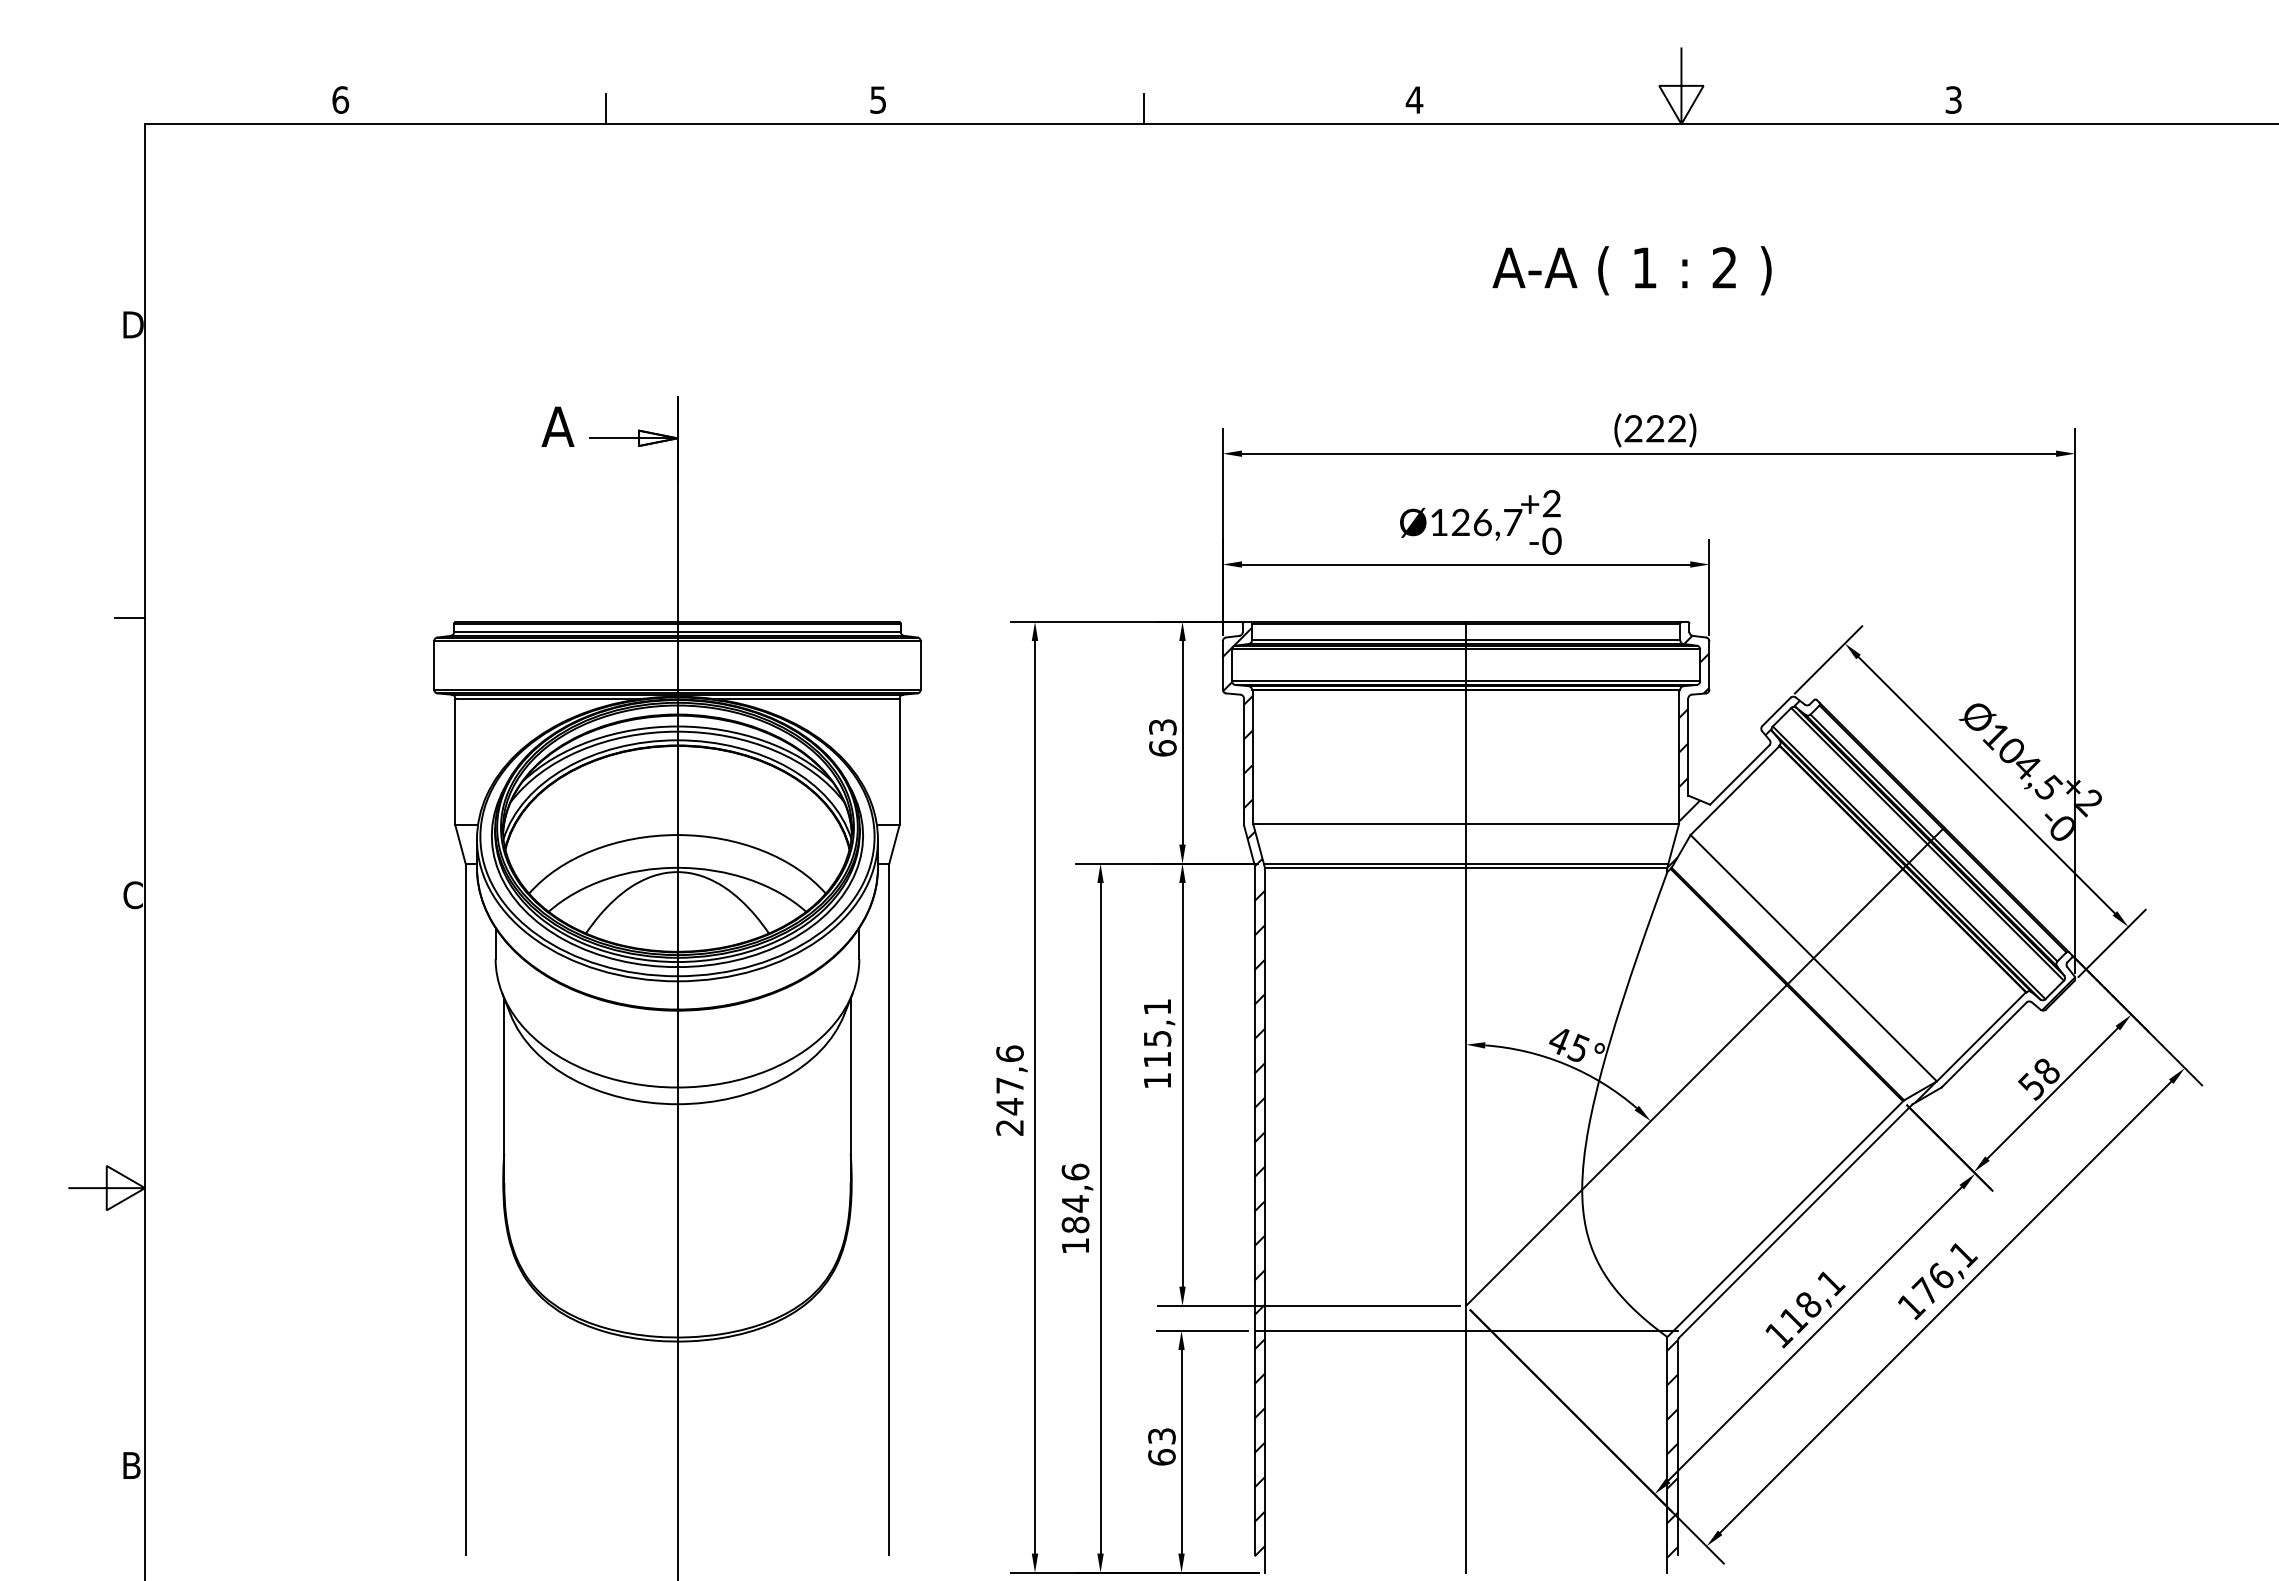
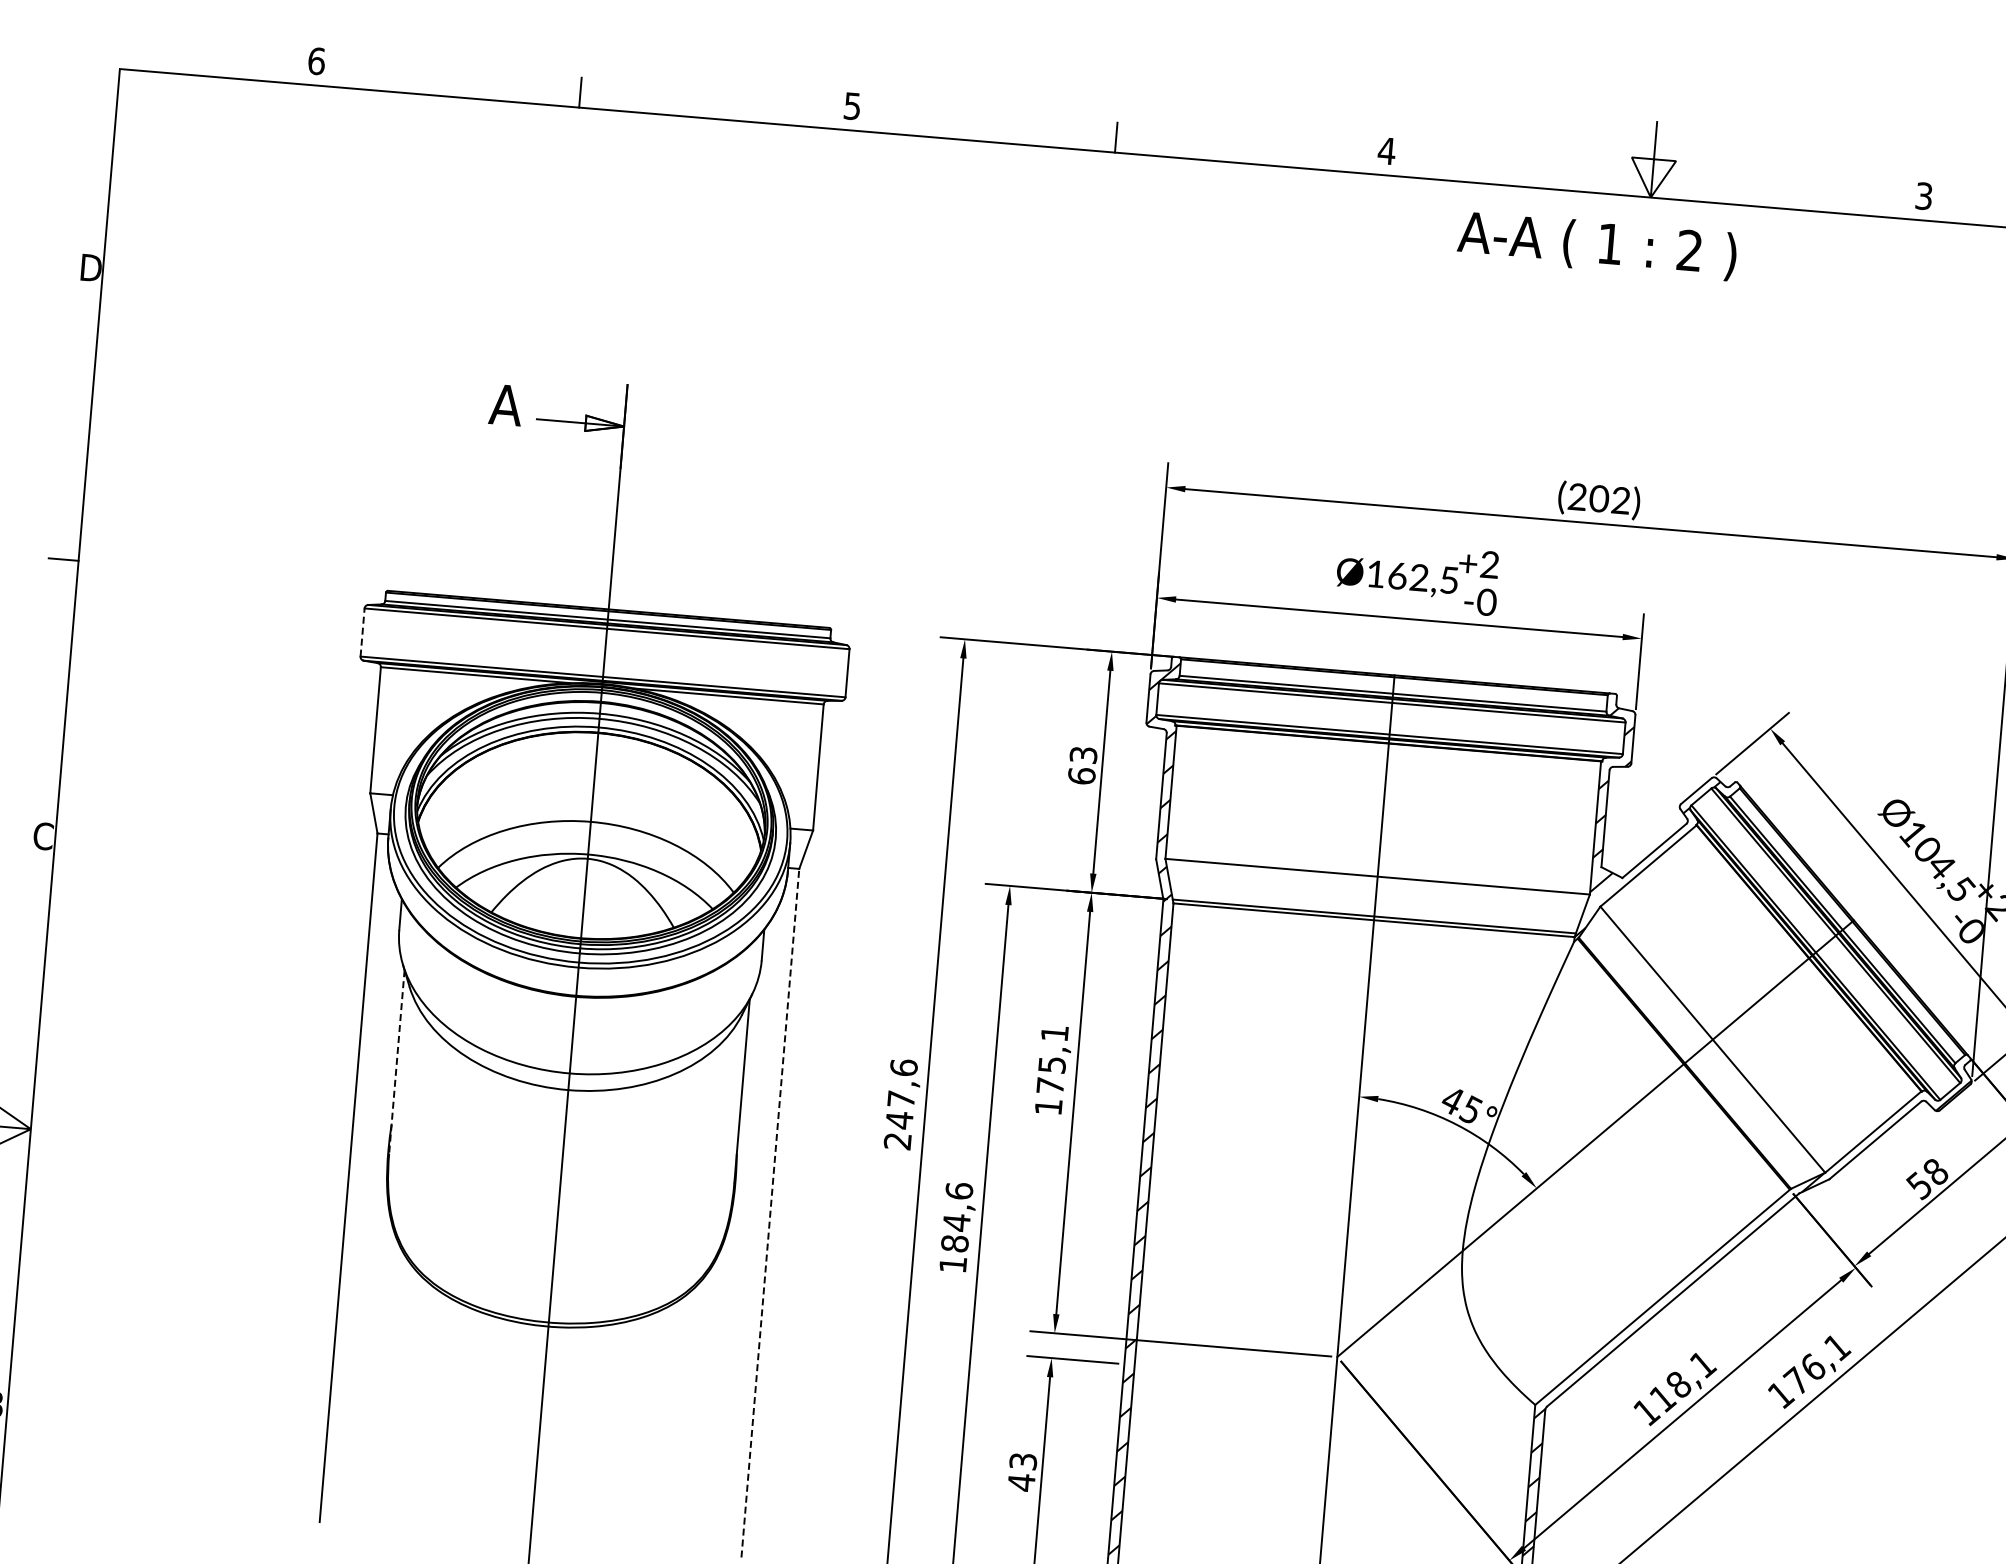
text: (1631, 270) -> (1596, 245), moved
text: (1655, 428) -> (1599, 498), (222) -> (202)
text: (1486, 522) -> (1423, 578), Ø126,7 -> Ø162,5
line: (434, 664) -> (363, 631), solid -> dashed
text: (1157, 1059) -> (1050, 1085), 115,1 -> 175,1
line: (504, 1090) -> (397, 1061), solid -> dashed
line: (889, 1209) -> (770, 1212), solid -> dashed
line: (1465, 1330) -> (1334, 1381), removed
text: (1161, 1457) -> (1021, 1482), 63 -> 43

